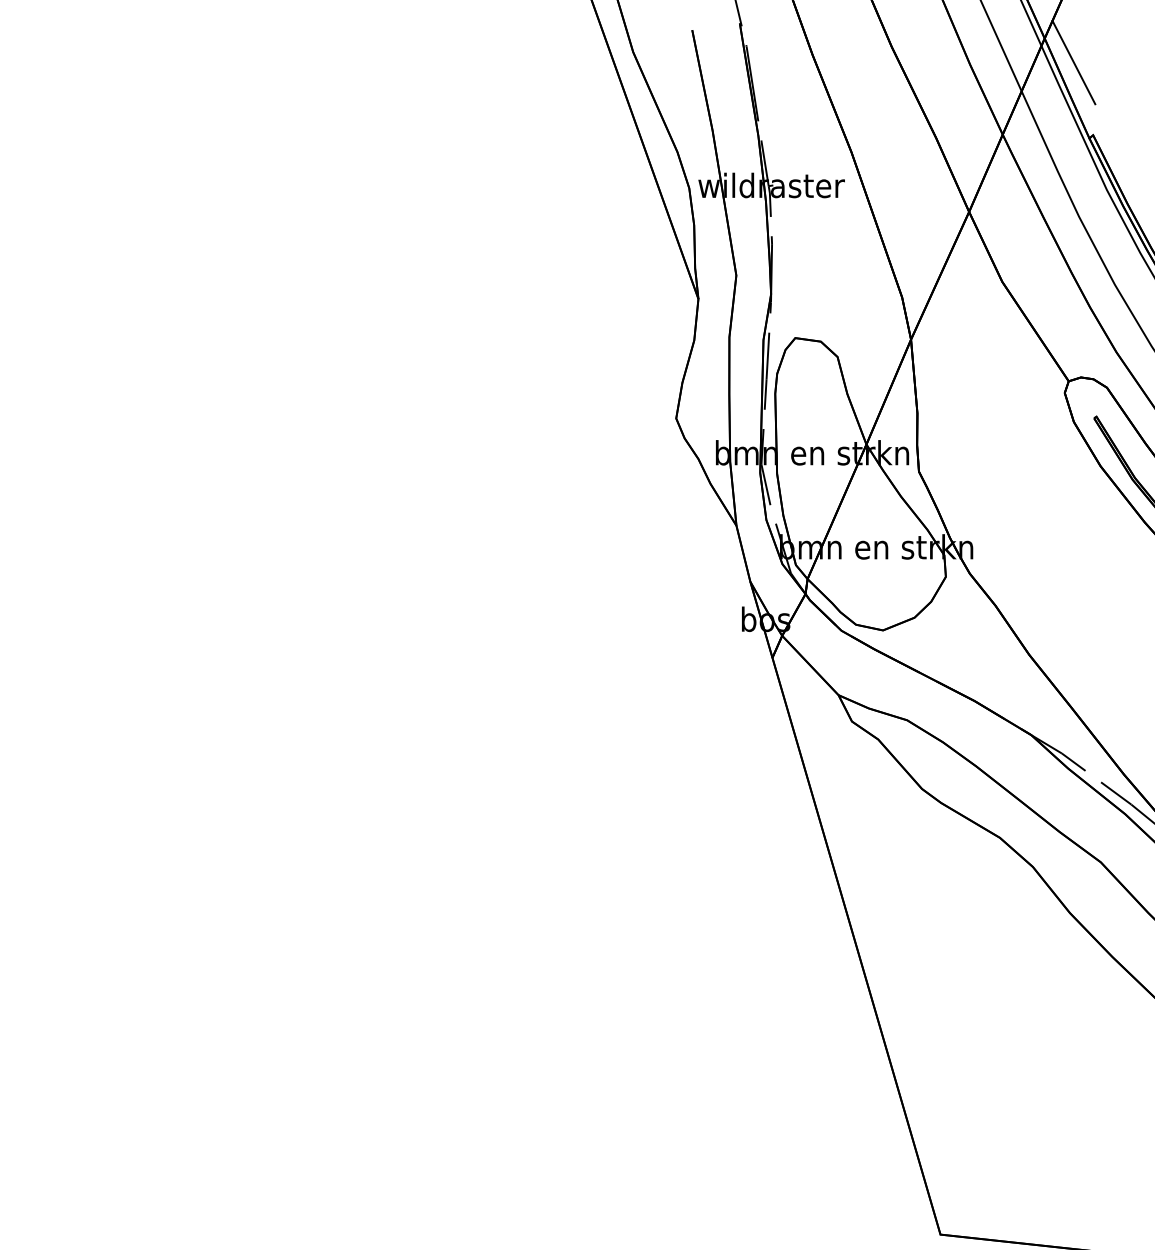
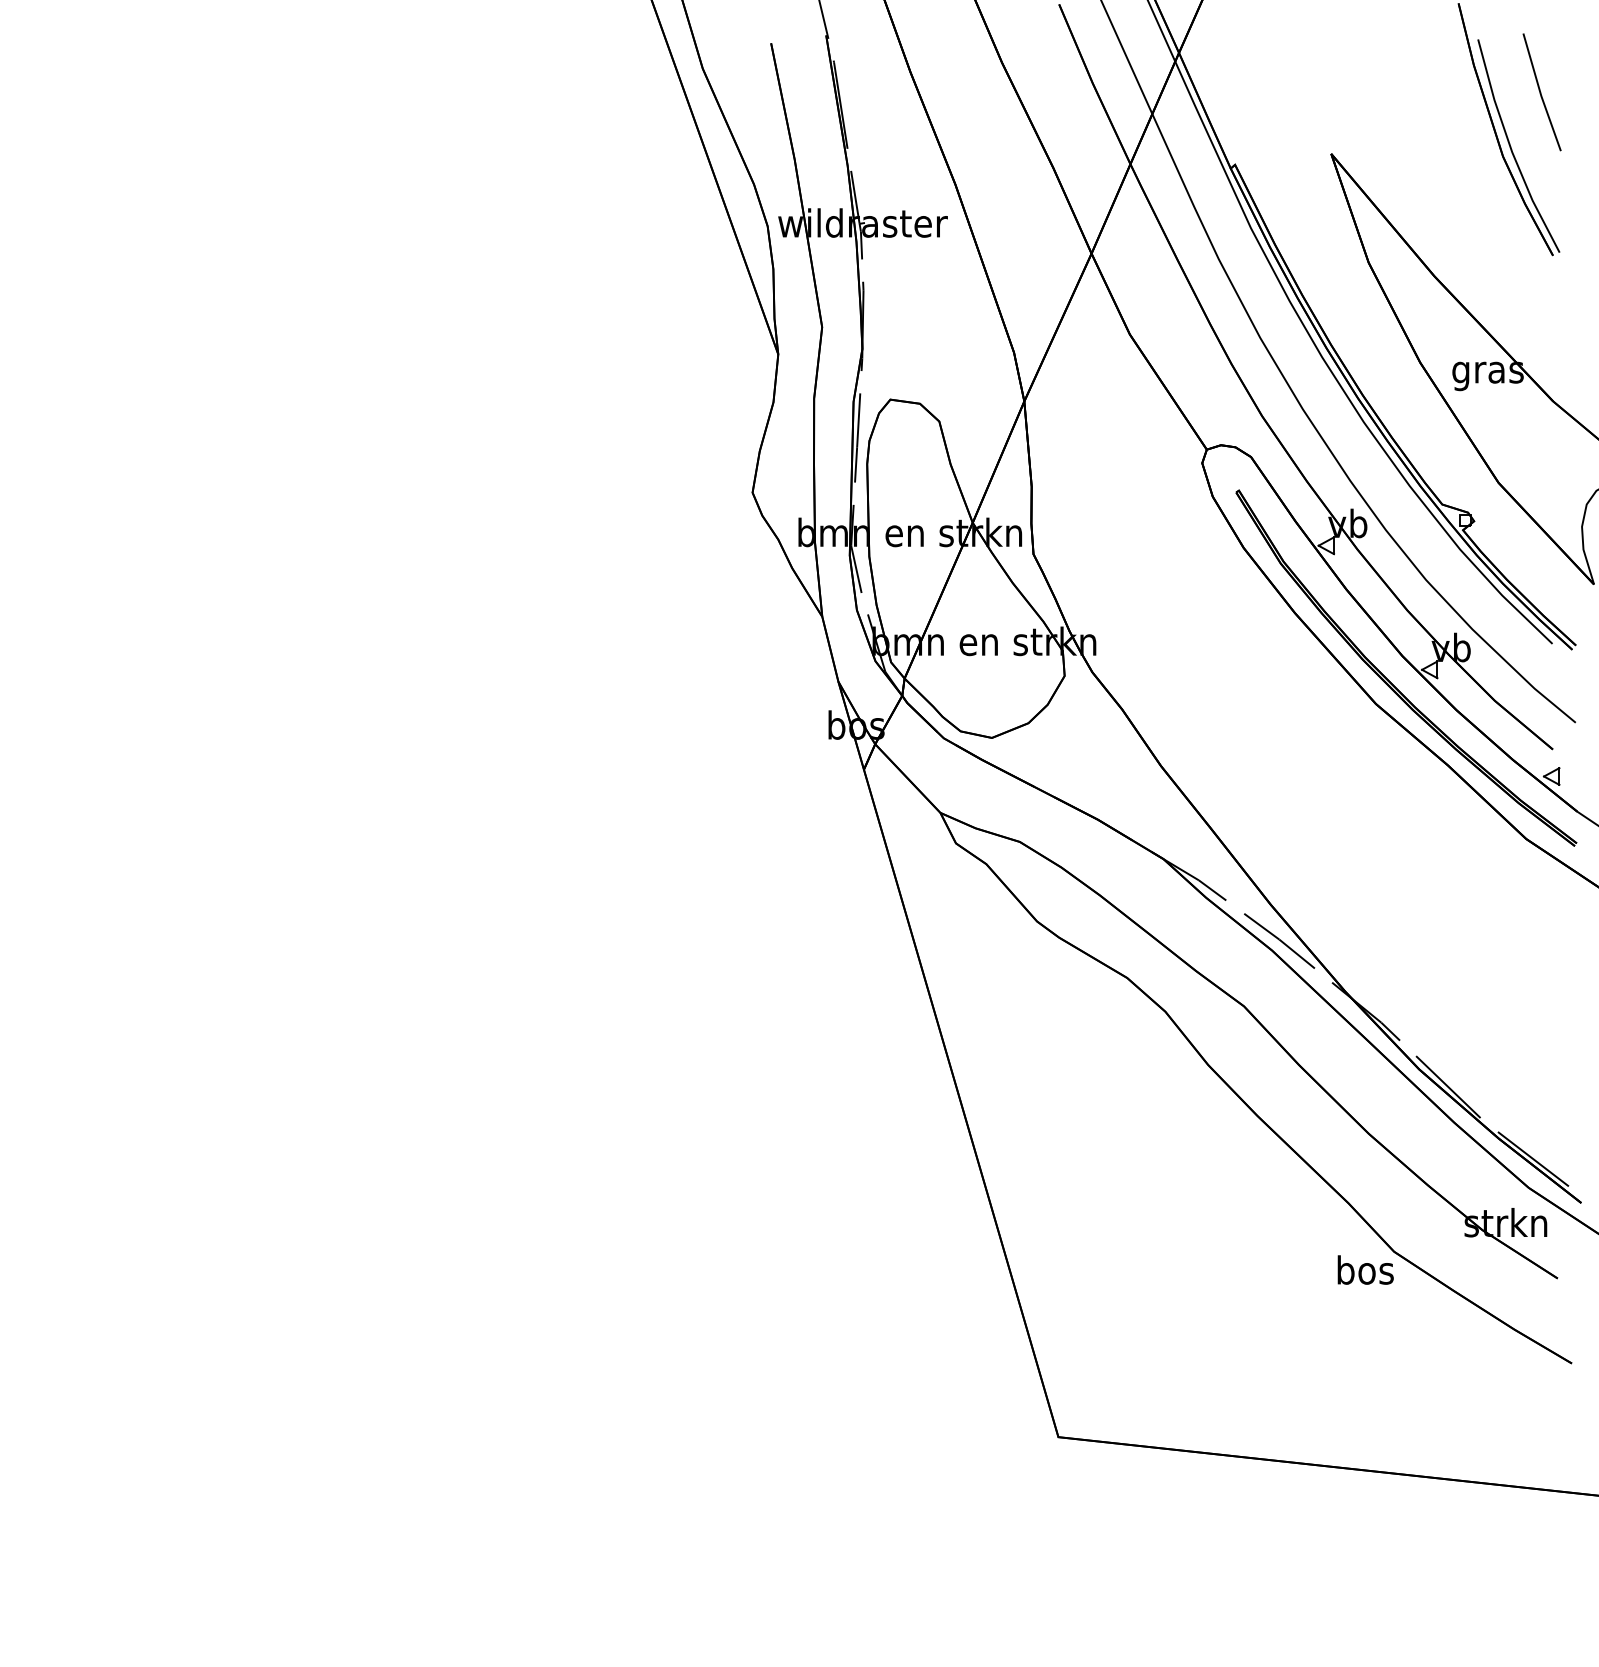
line: (1073, 62) -> (1212, 80), removed

